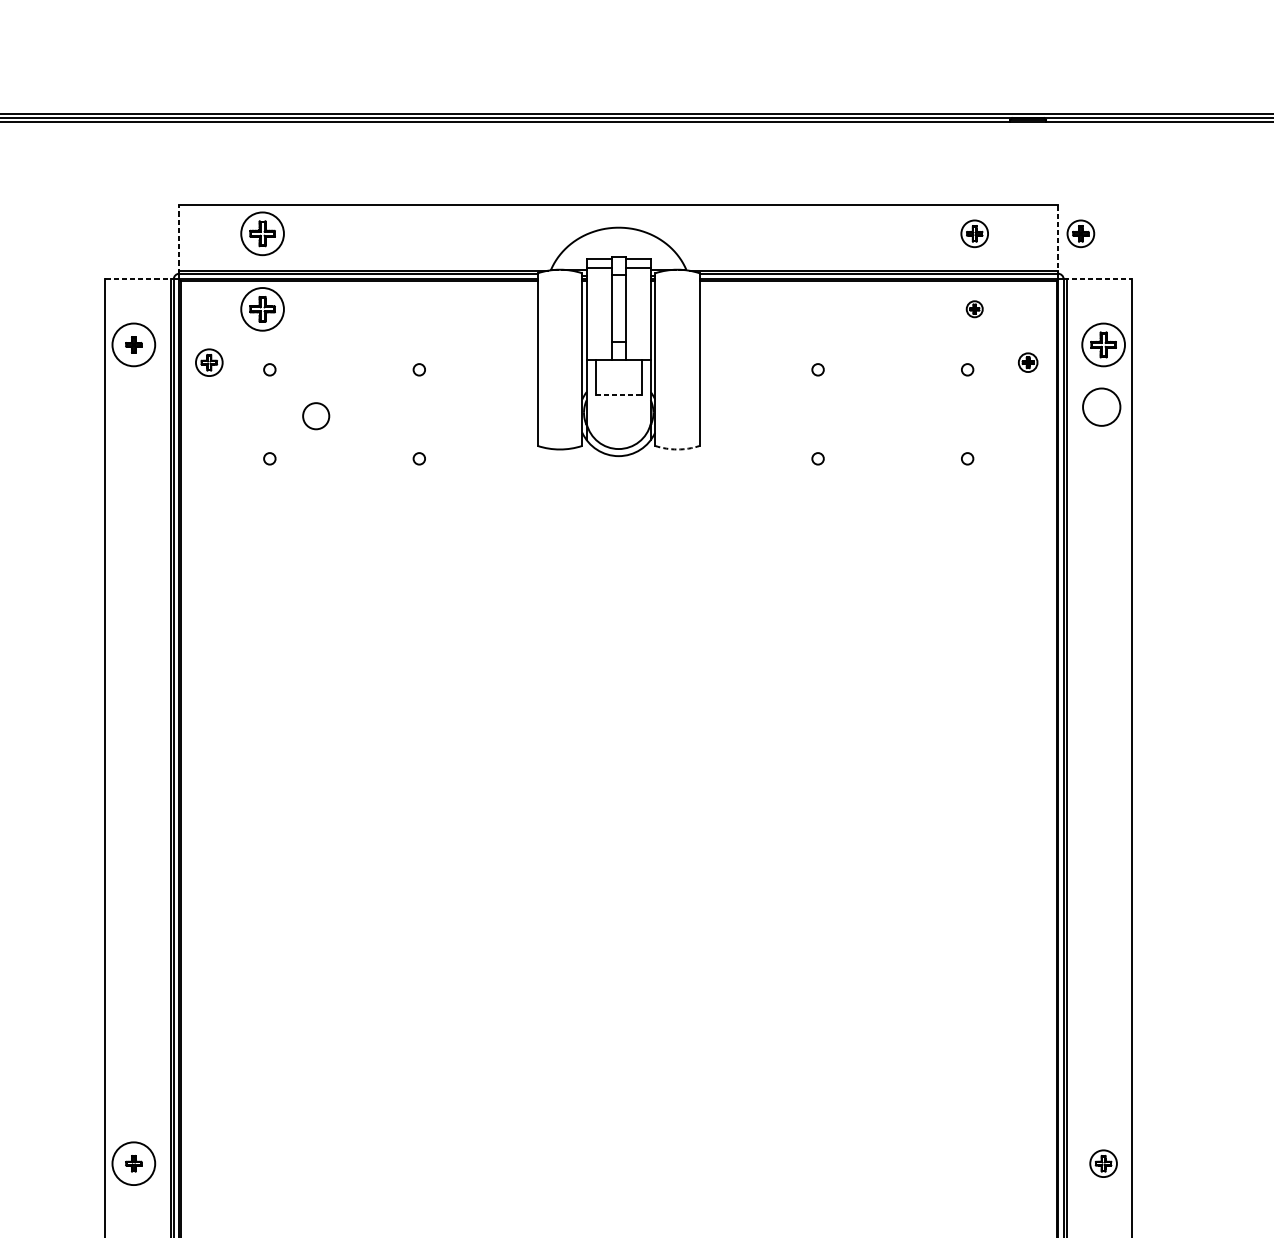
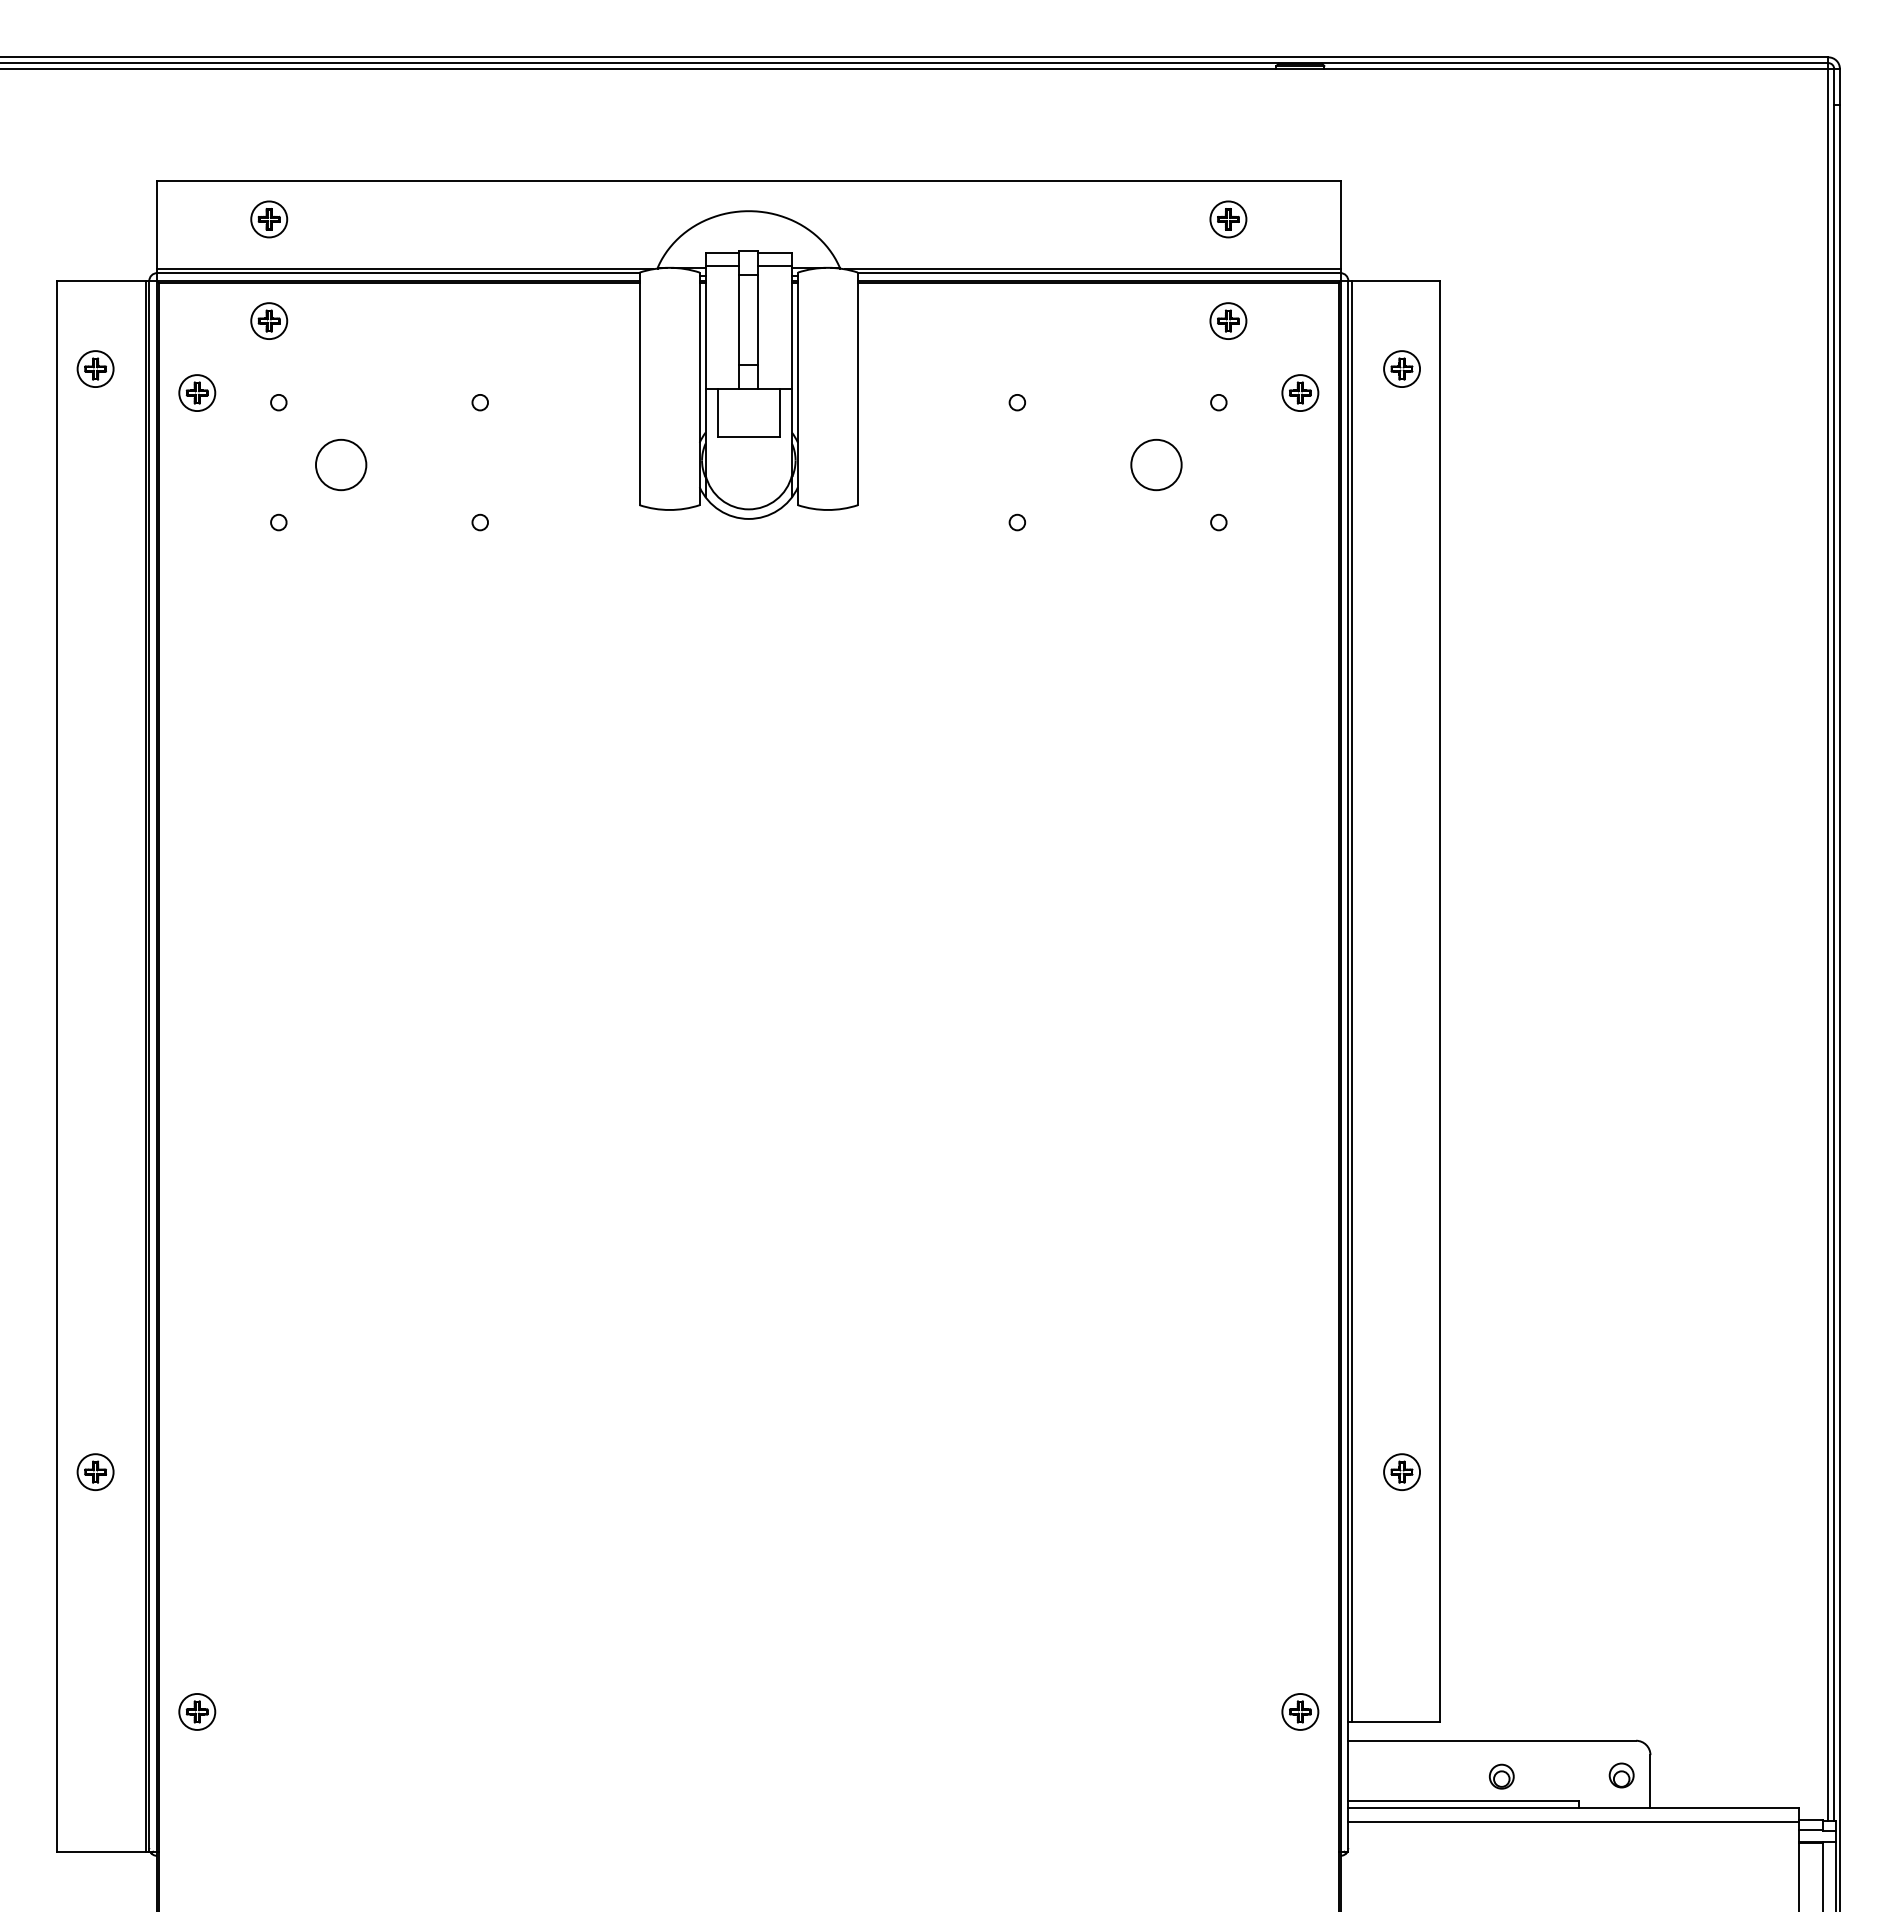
part: (262, 233) -> (269, 219), size x0.62
part: (1080, 233) -> (1371, 219), removed
line: (179, 239) -> (157, 226), dashed -> solid
line: (1057, 239) -> (1340, 227), dashed -> solid
line: (139, 279) -> (103, 280), dashed -> solid
line: (1098, 279) -> (1394, 280), dashed -> solid
part: (262, 308) -> (269, 320), size x0.62
part: (974, 308) -> (1228, 320), size x1.67
part: (1103, 344) -> (1401, 368), size x0.62
circle: (133, 345) -> (95, 369), size x0.62
part: (1028, 362) -> (1300, 392), size x1.43
line: (619, 394) -> (749, 436), dashed -> solid
circle: (1101, 407) -> (1156, 465), moved
circle: (316, 416) -> (341, 465), size x1.43
arc: (677, 449) -> (827, 510), dashed -> solid
circle: (133, 1163) -> (95, 1472), size x0.62

